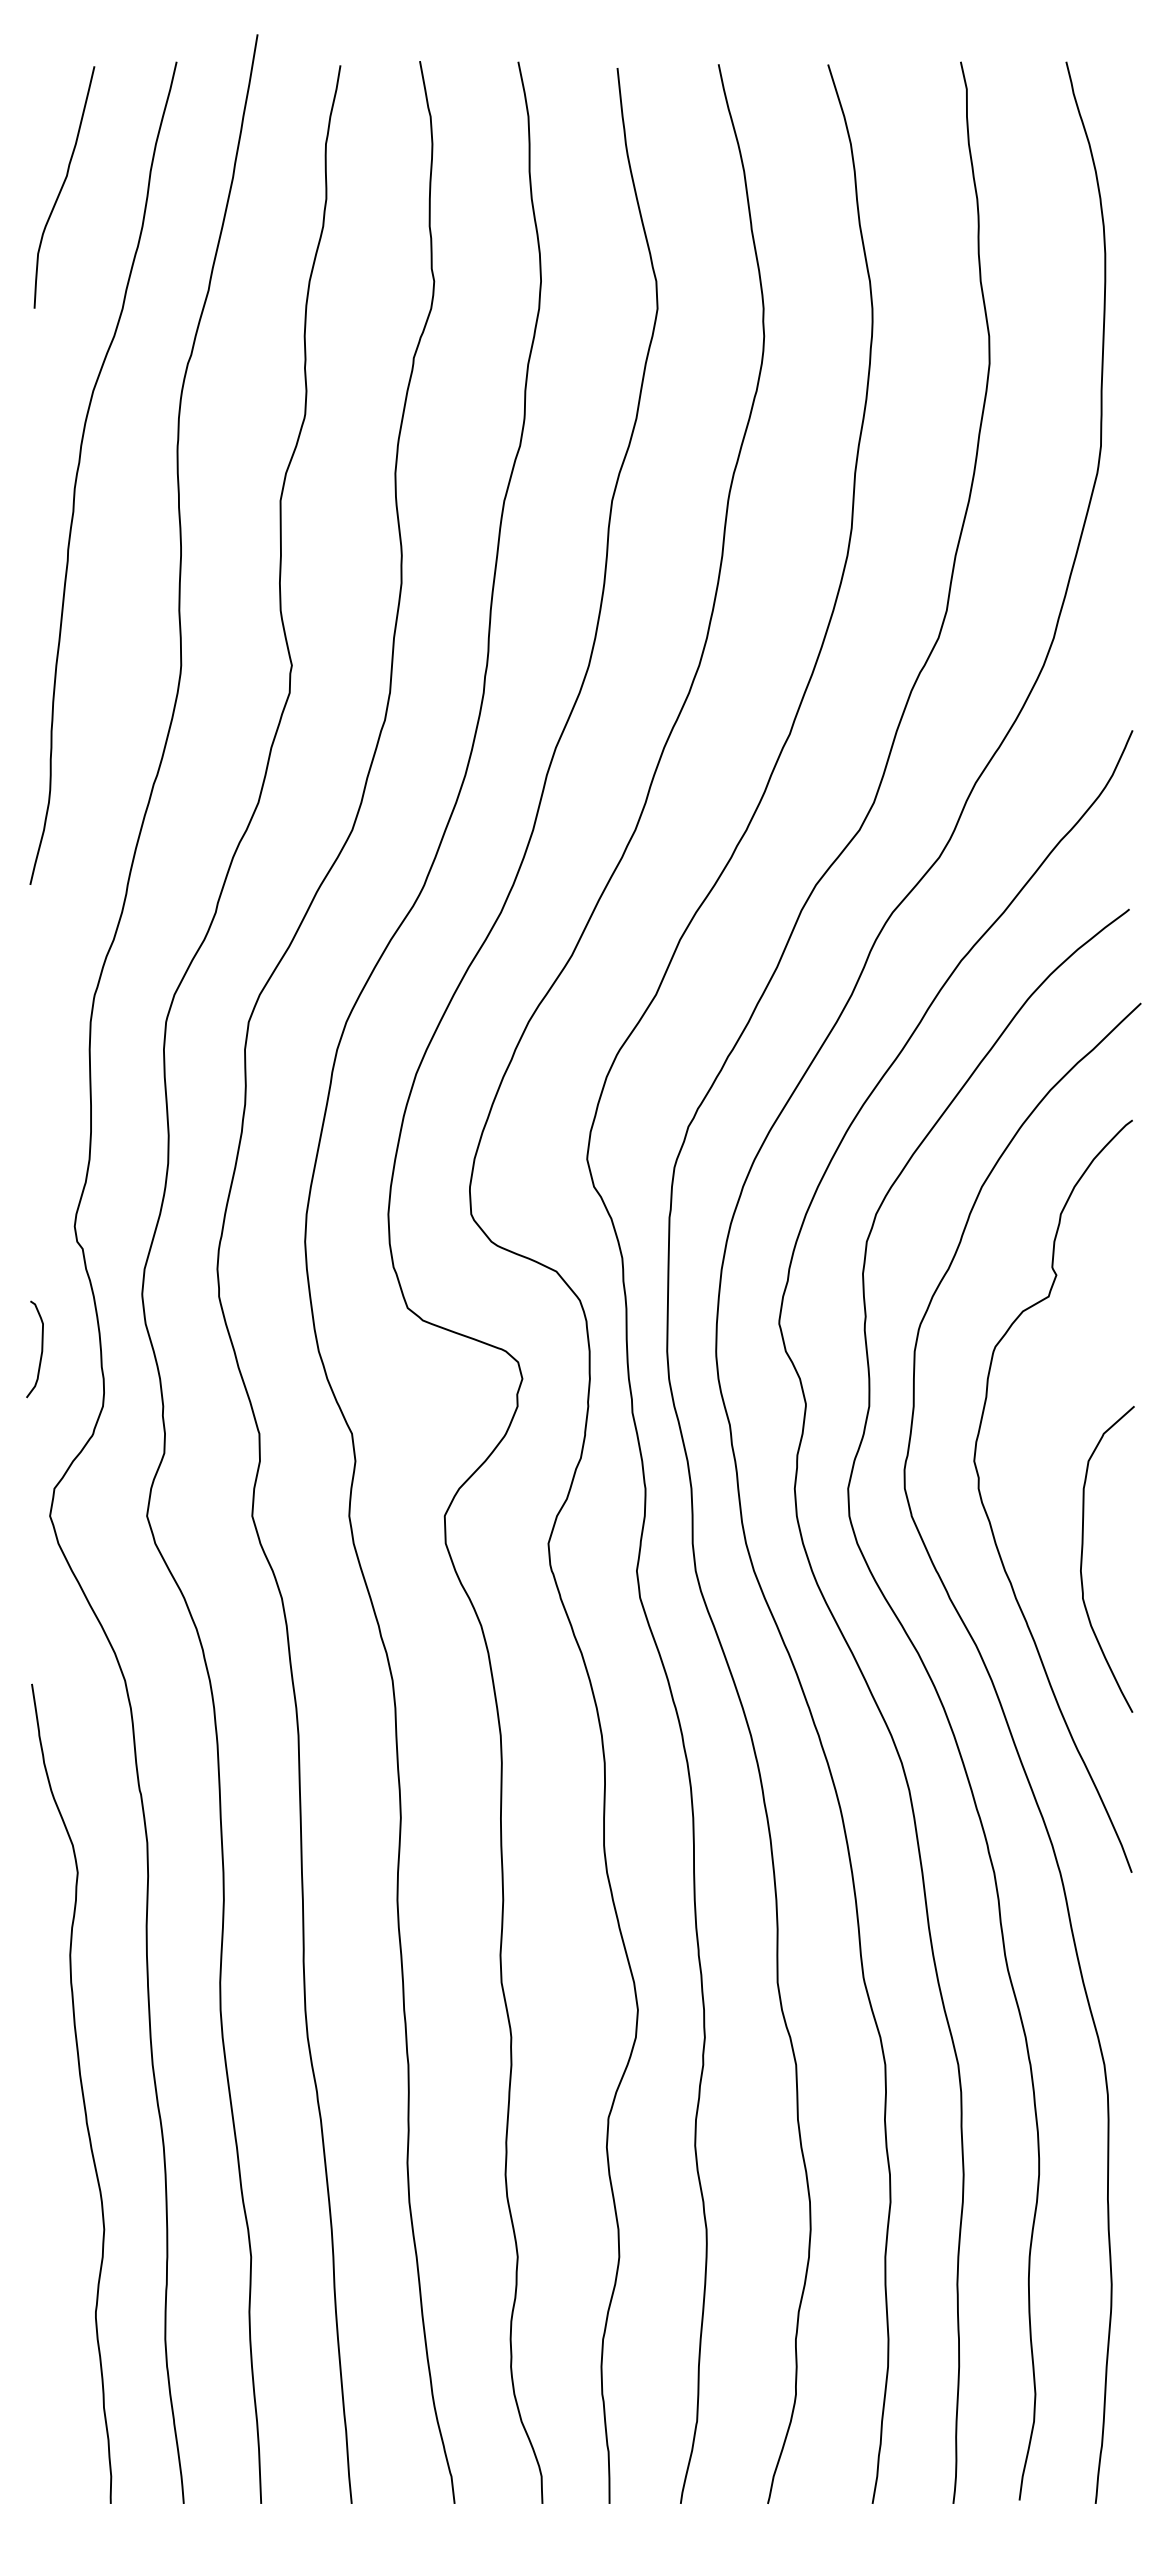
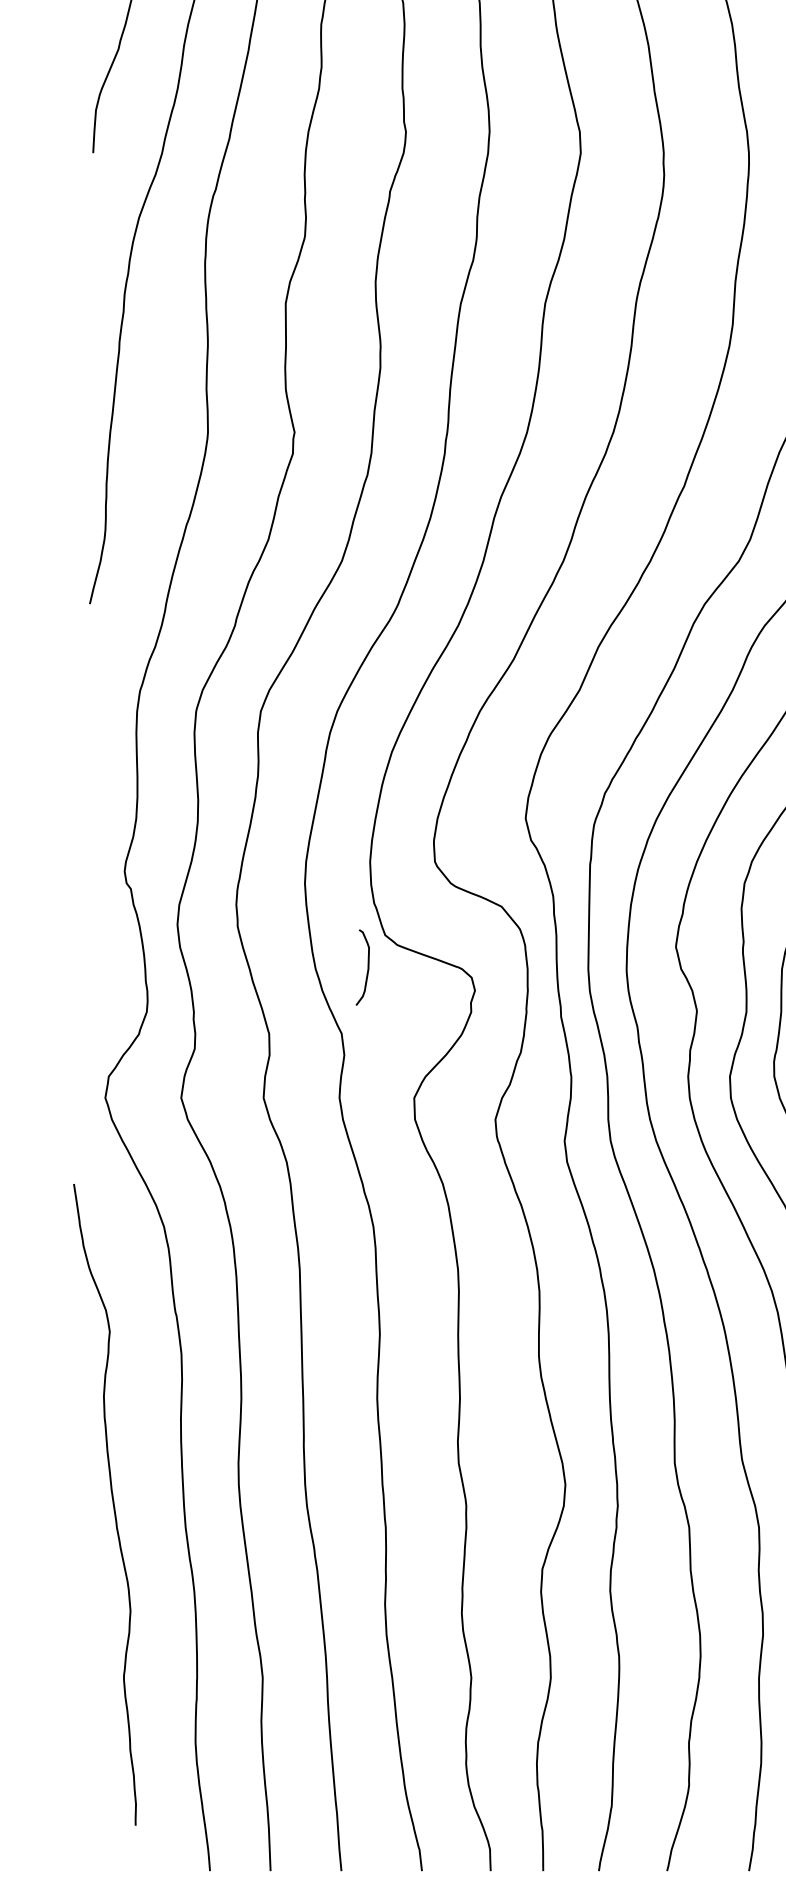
curve: (41, 1349) -> (367, 967), moved
curve: (81, 2092) -> (112, 1503), moved

